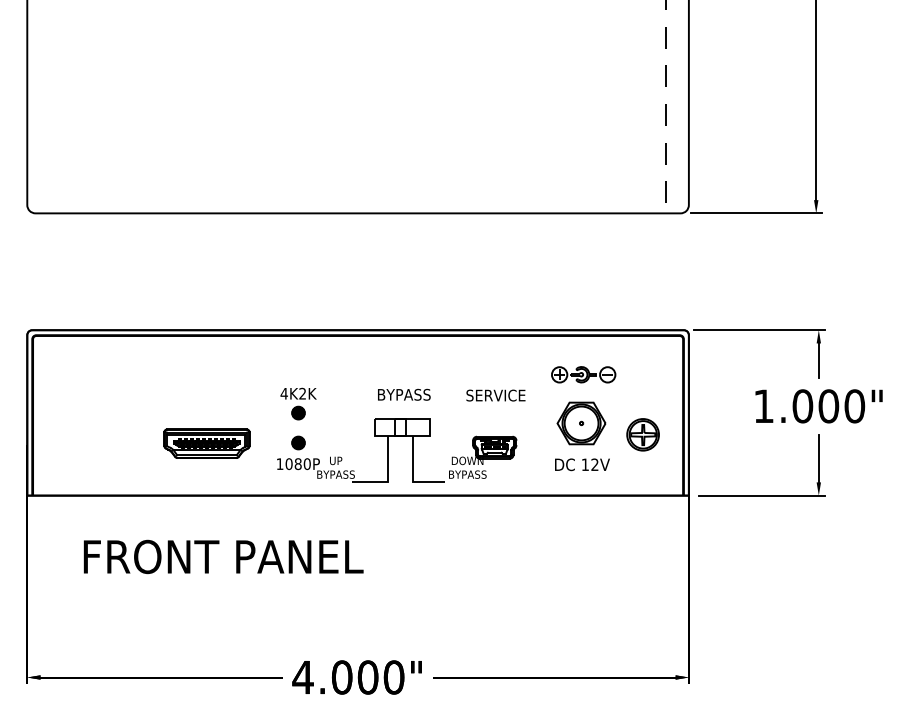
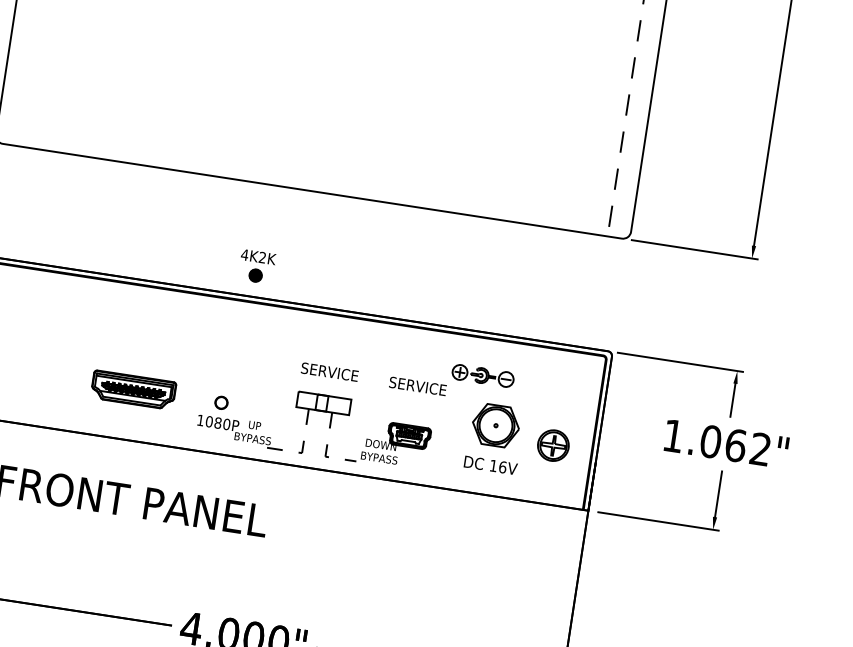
part: (583, 374) -> (482, 375), moved
text: (403, 394) -> (329, 371), BYPASS -> SERVICE
part: (298, 403) -> (257, 266), moved
text: (841, 406) -> (747, 447), 1.000" -> 1.062"
fill: (298, 442) -> (221, 402), removed
text: (594, 464) -> (502, 466), 12V -> 16V
line: (412, 475) -> (326, 450), solid -> dashed
line: (388, 477) -> (302, 449), solid -> dashed

